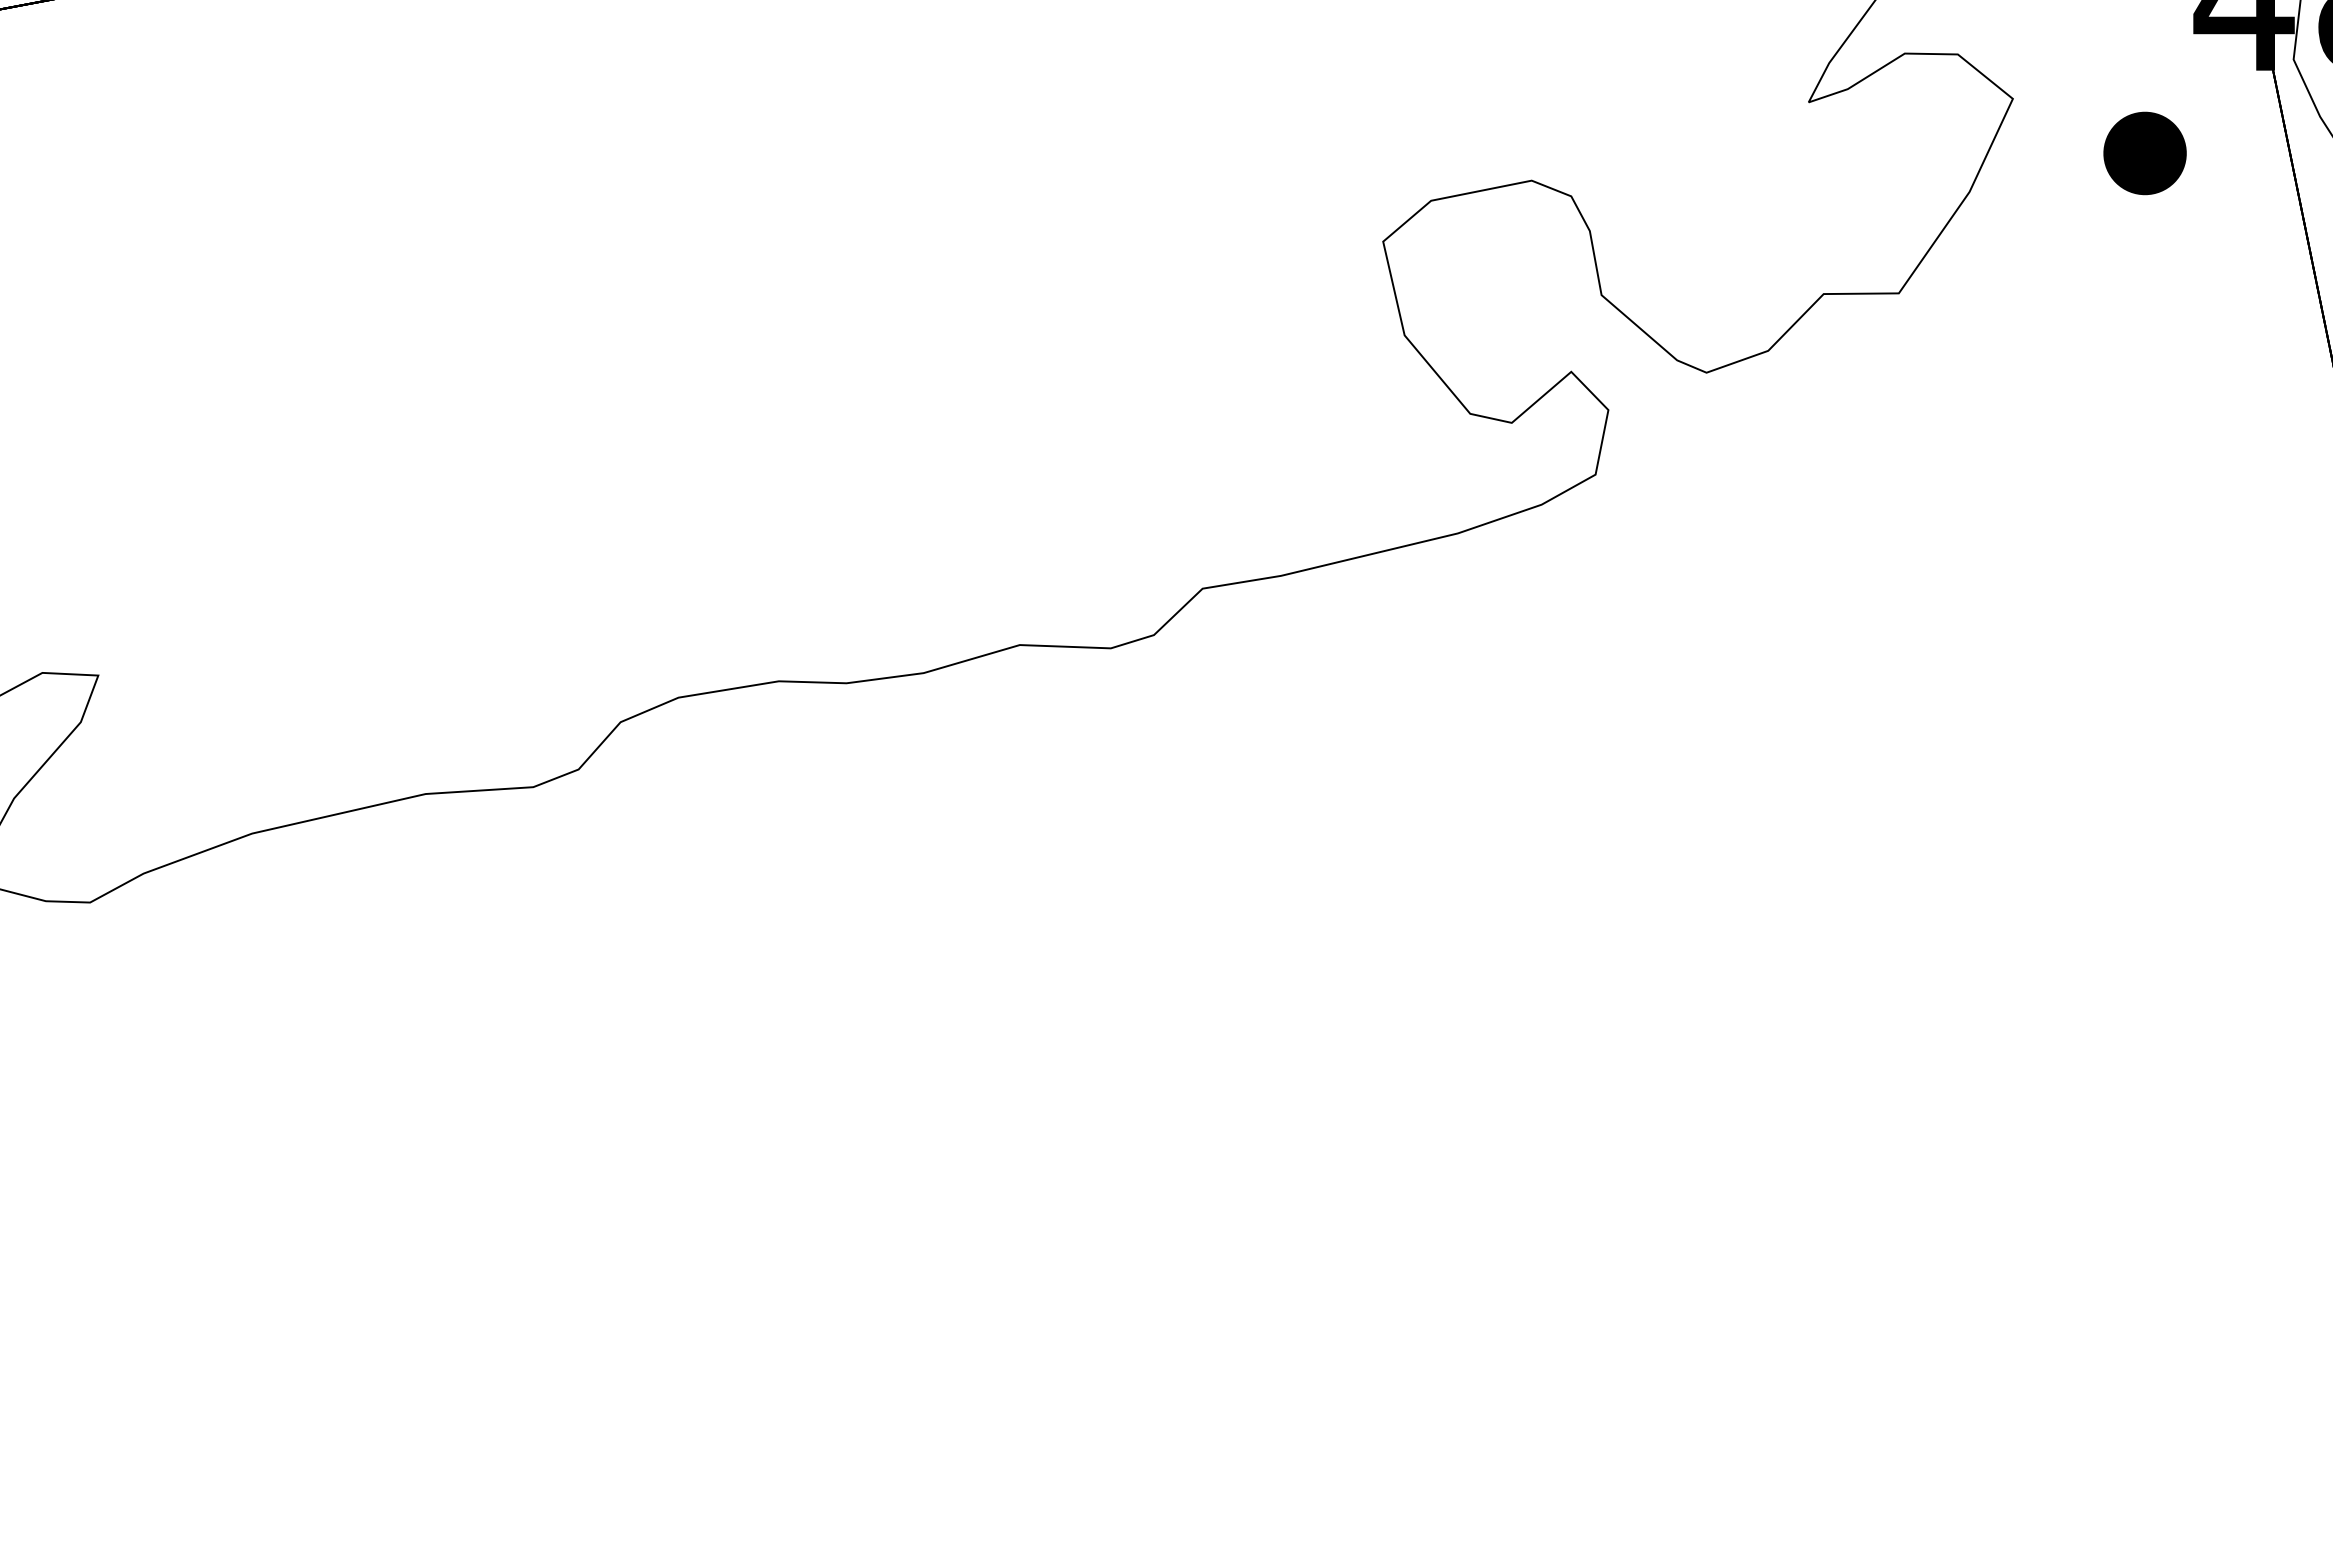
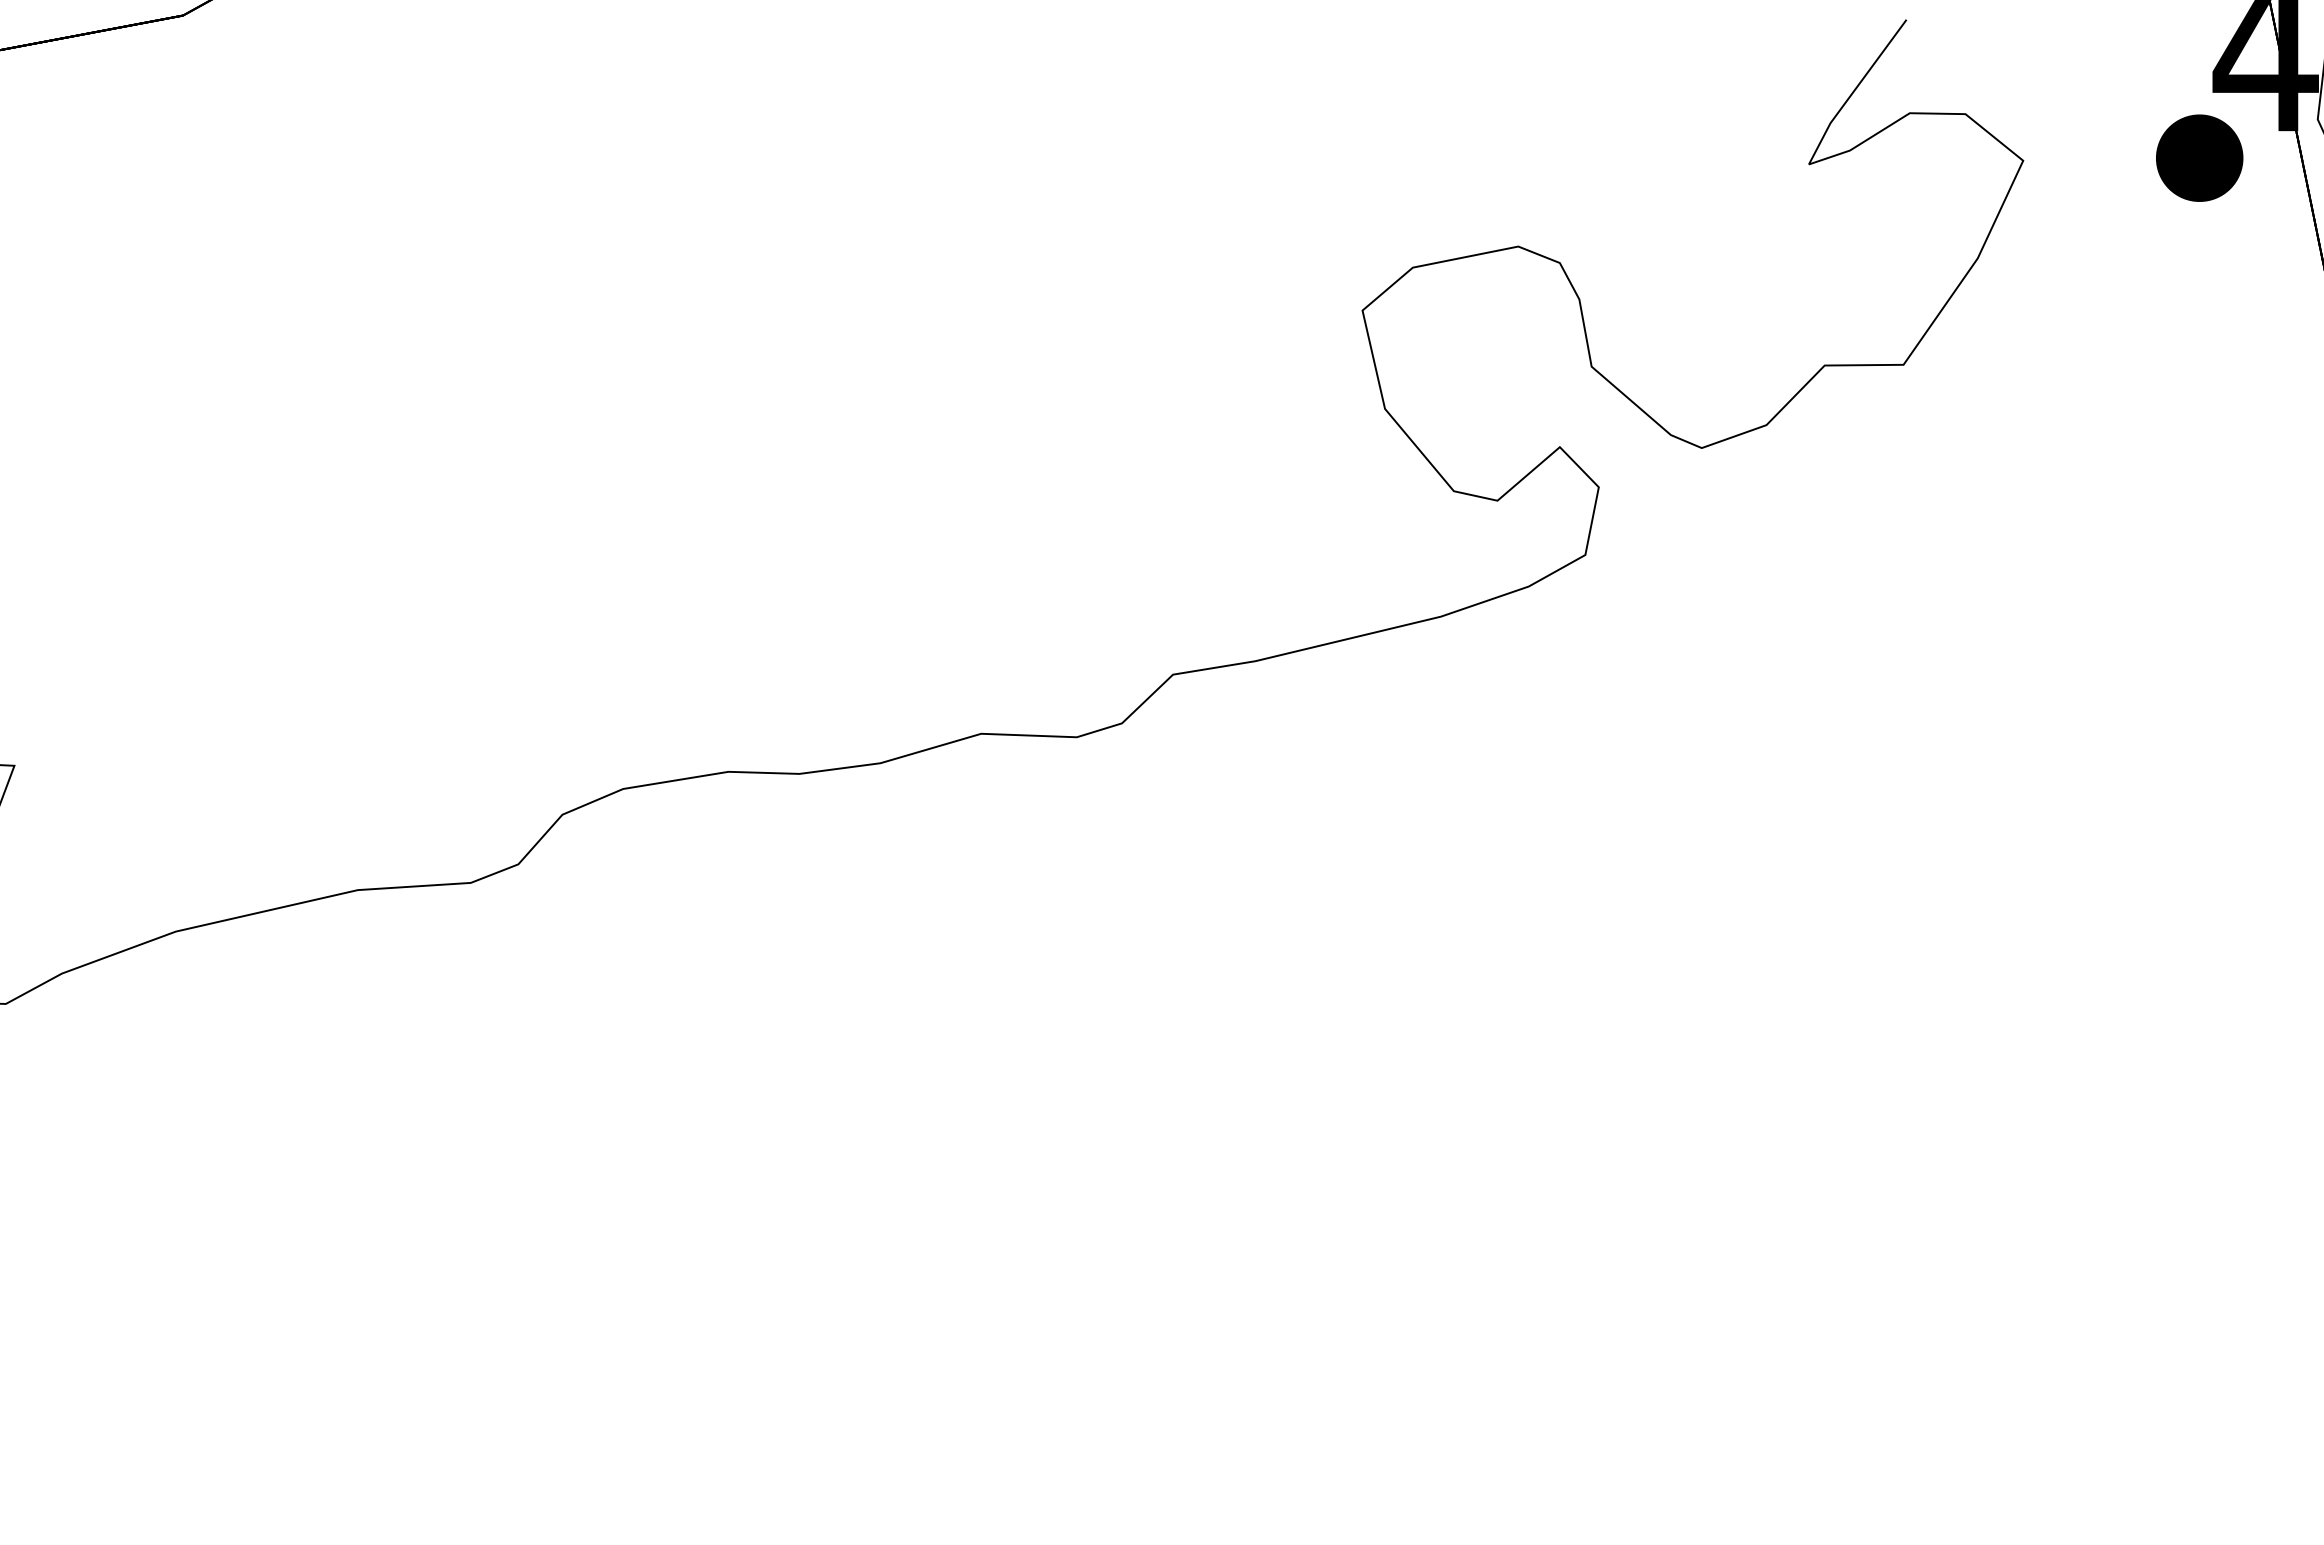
part: (2144, 153) -> (2199, 158), moved

